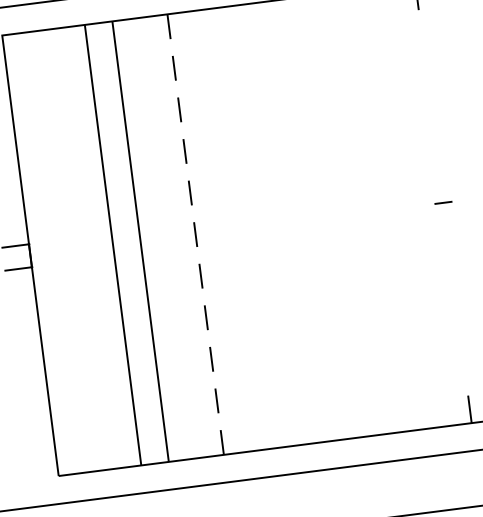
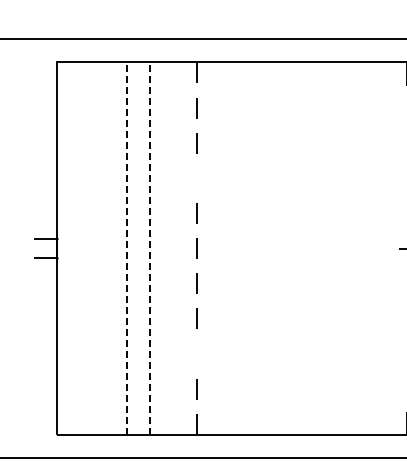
line: (184, 151) -> (196, 178), removed
line: (140, 241) -> (150, 248), solid -> dashed
line: (113, 244) -> (127, 248), solid -> dashed
line: (211, 359) -> (196, 354), removed

